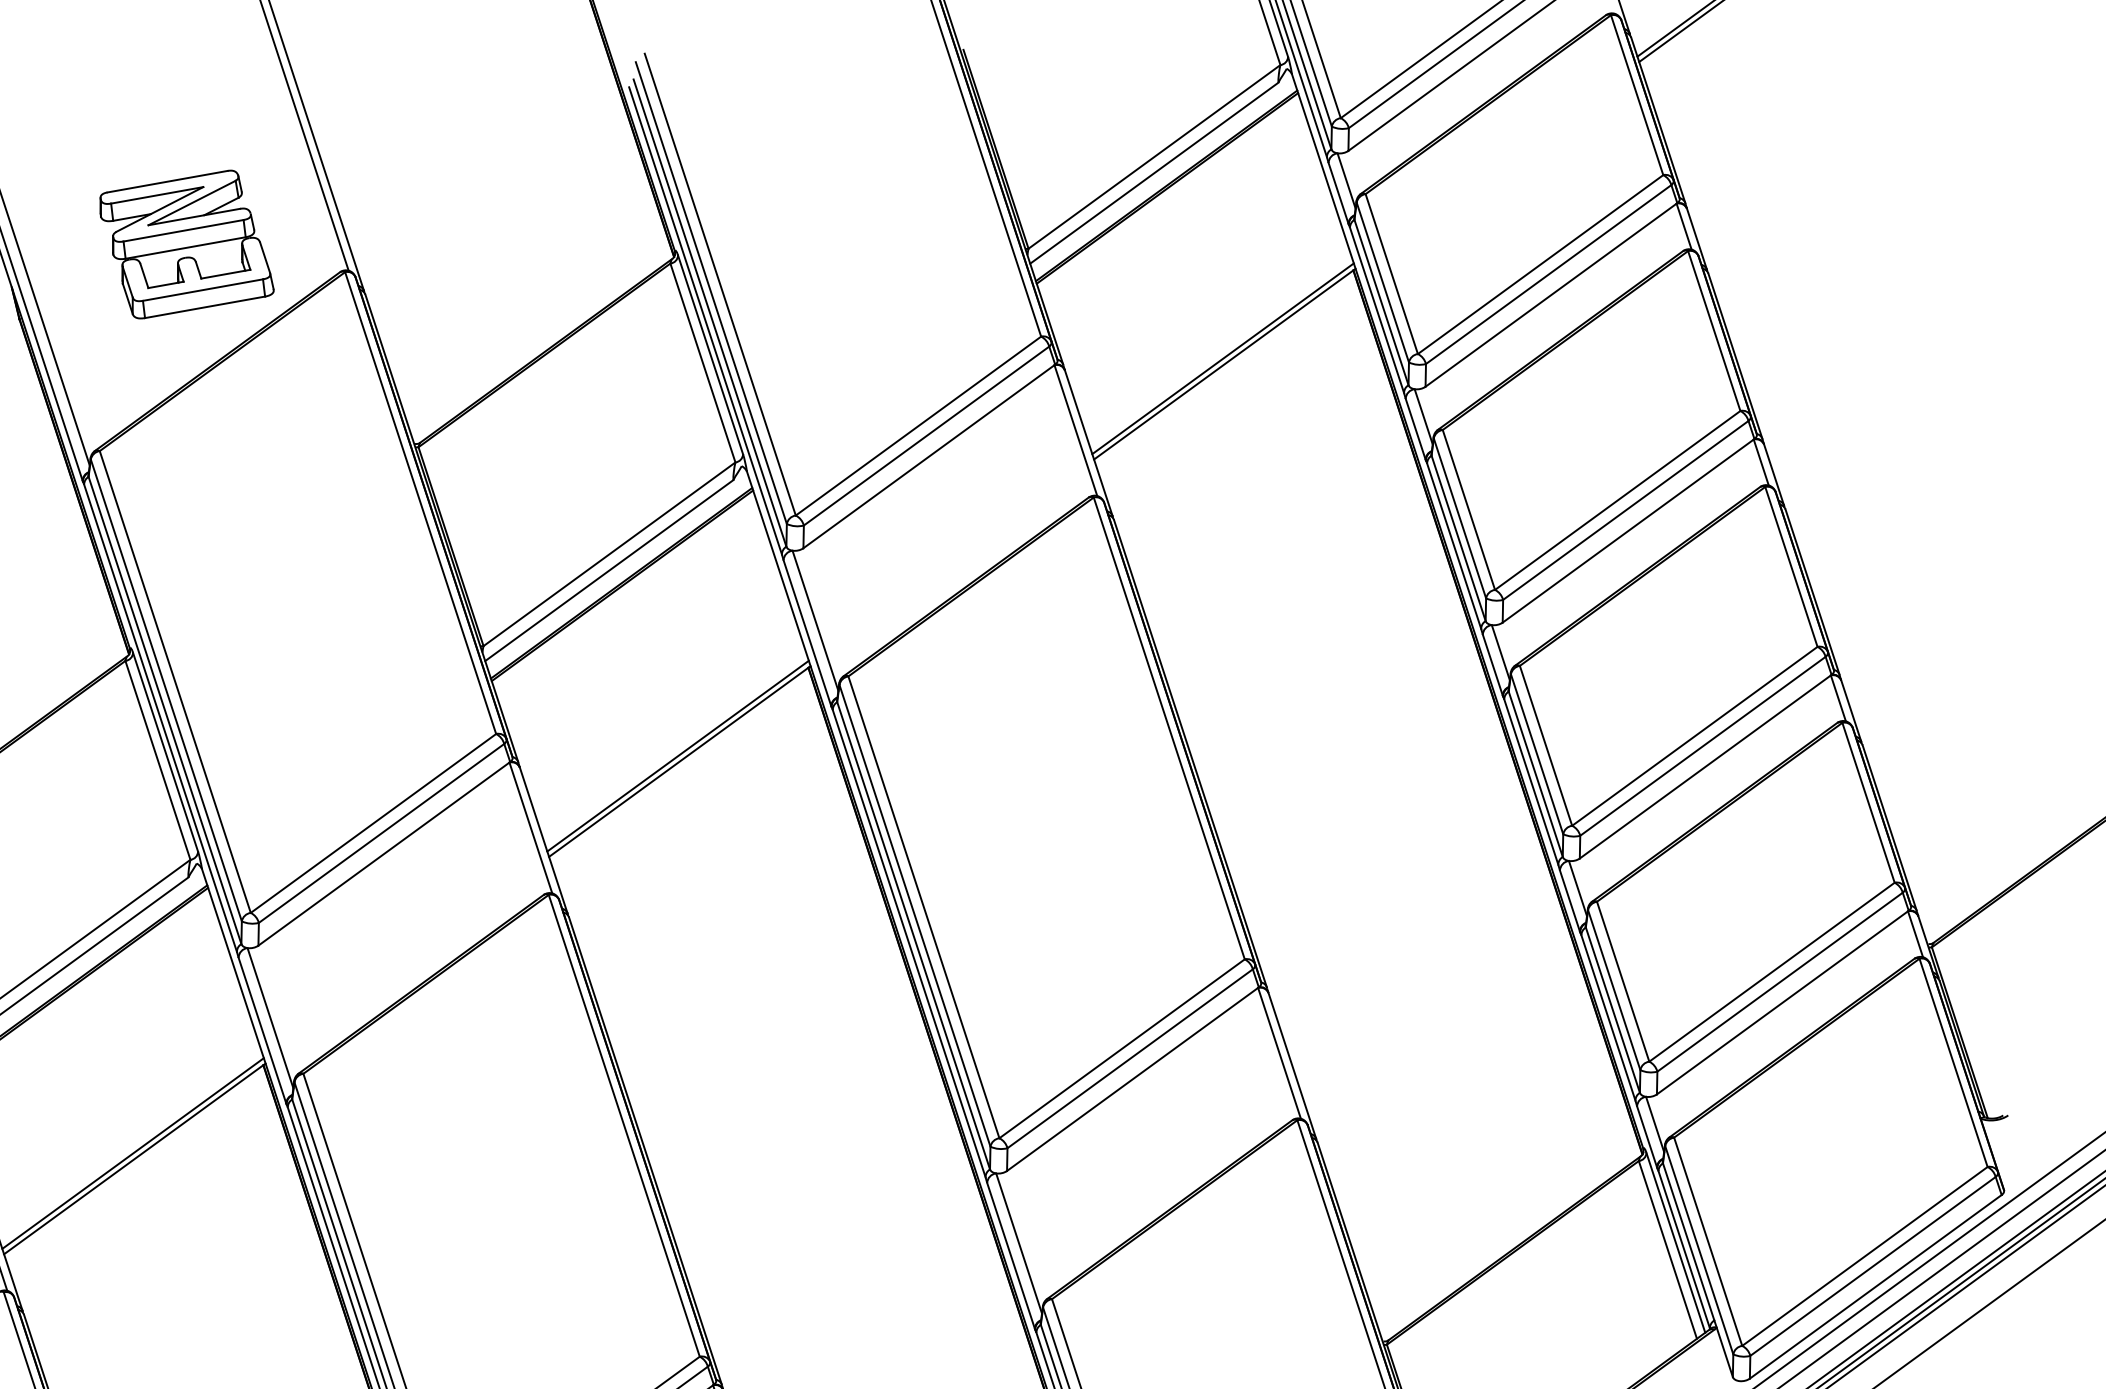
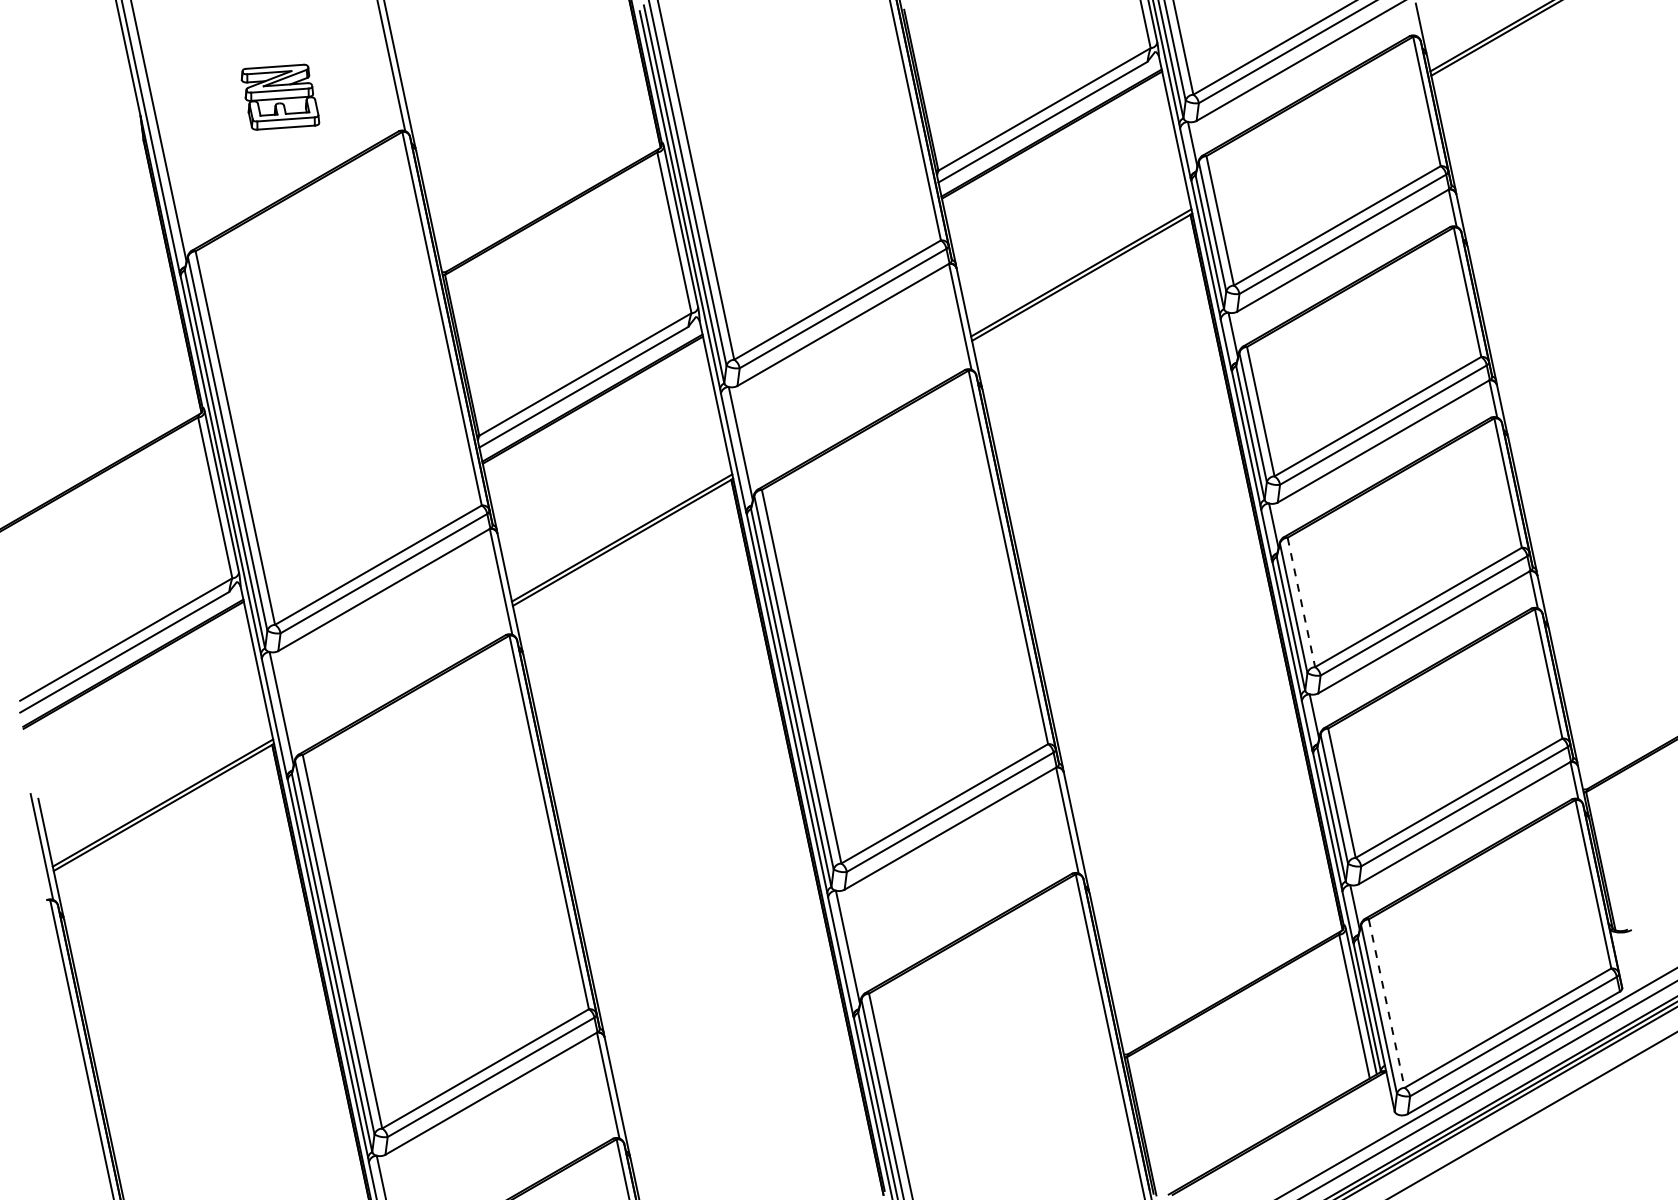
part: (186, 245) -> (280, 97), size x0.6
line: (1546, 745) -> (1301, 602), solid -> dashed
line: (1708, 1242) -> (1386, 1004), solid -> dashed

